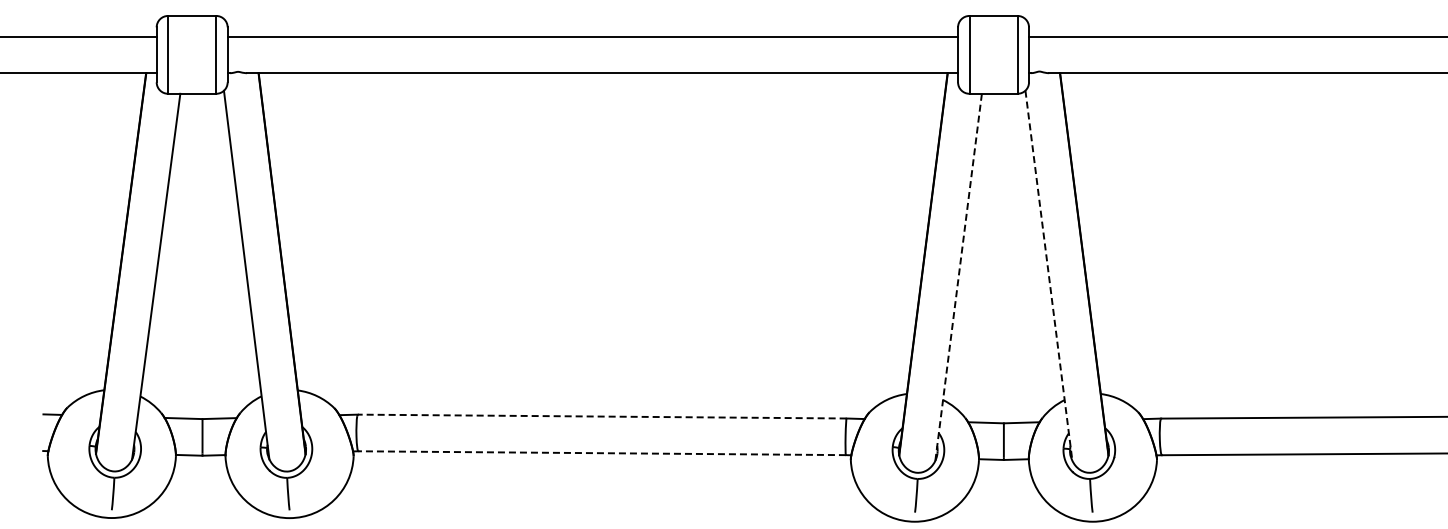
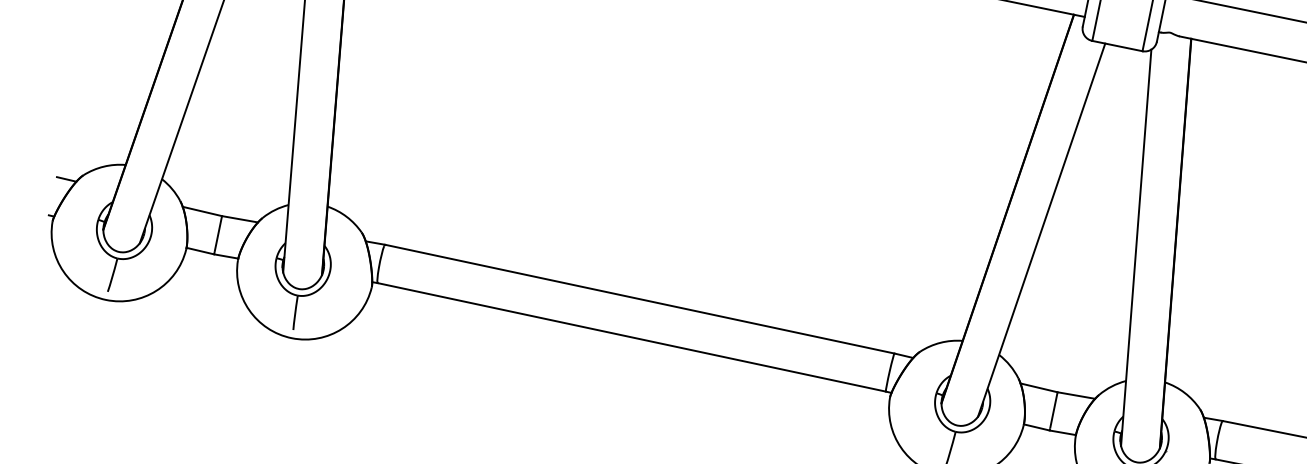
line: (1048, 275) -> (1135, 247), dashed -> solid
line: (958, 276) -> (1041, 229), dashed -> solid
line: (601, 416) -> (639, 298), dashed -> solid
line: (602, 453) -> (632, 337), dashed -> solid

